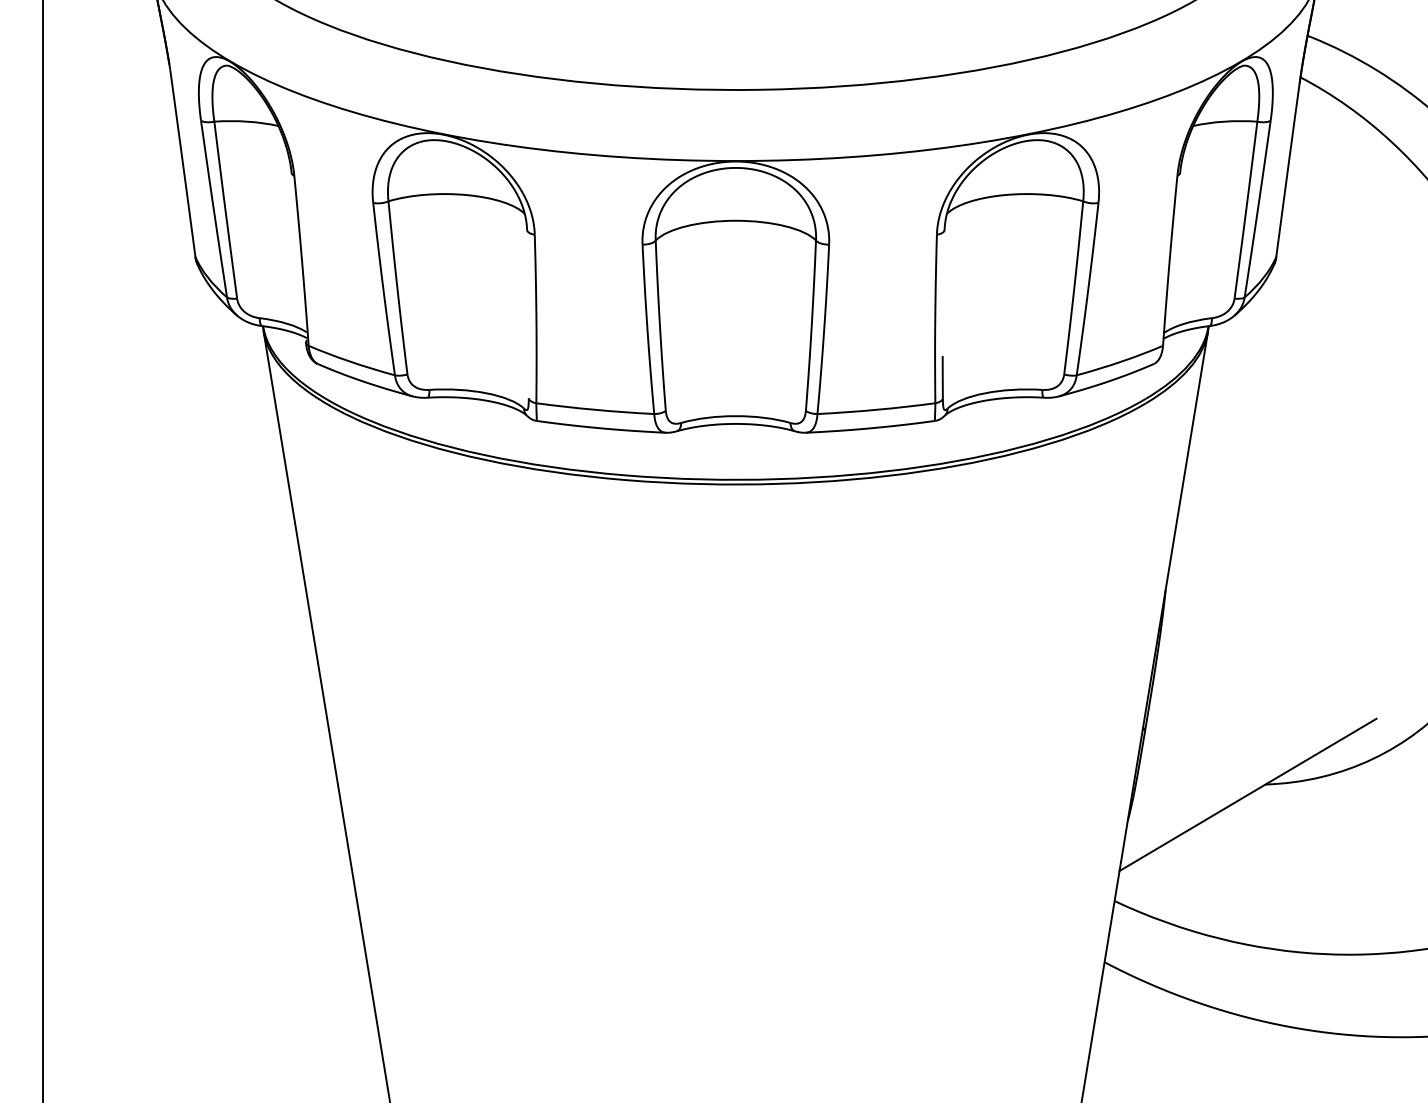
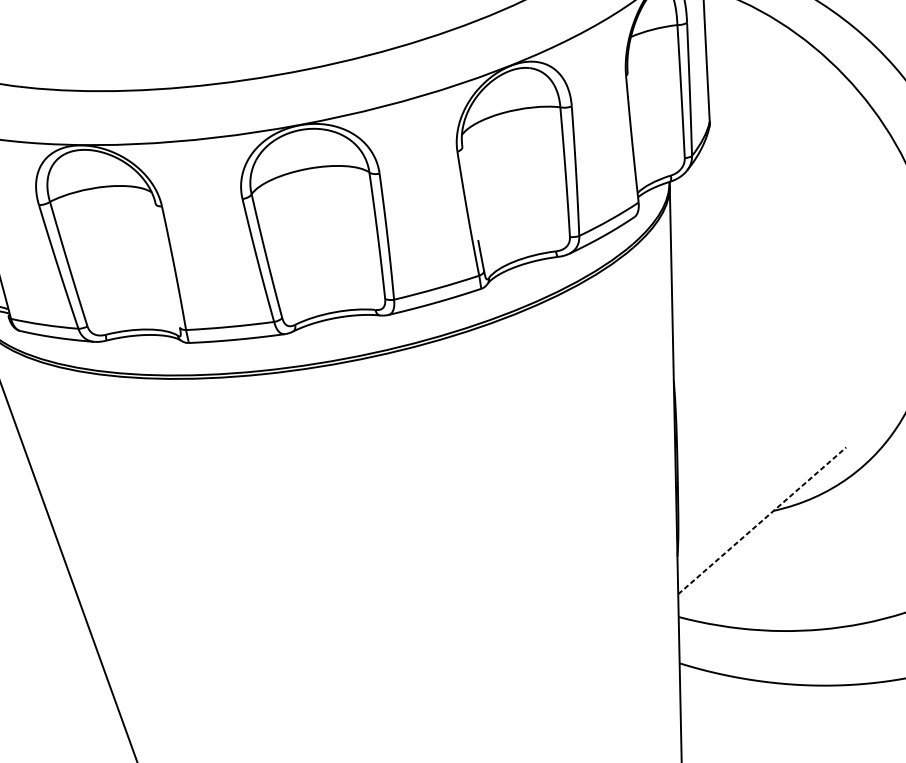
line: (1248, 794) -> (762, 520), solid -> dashed

